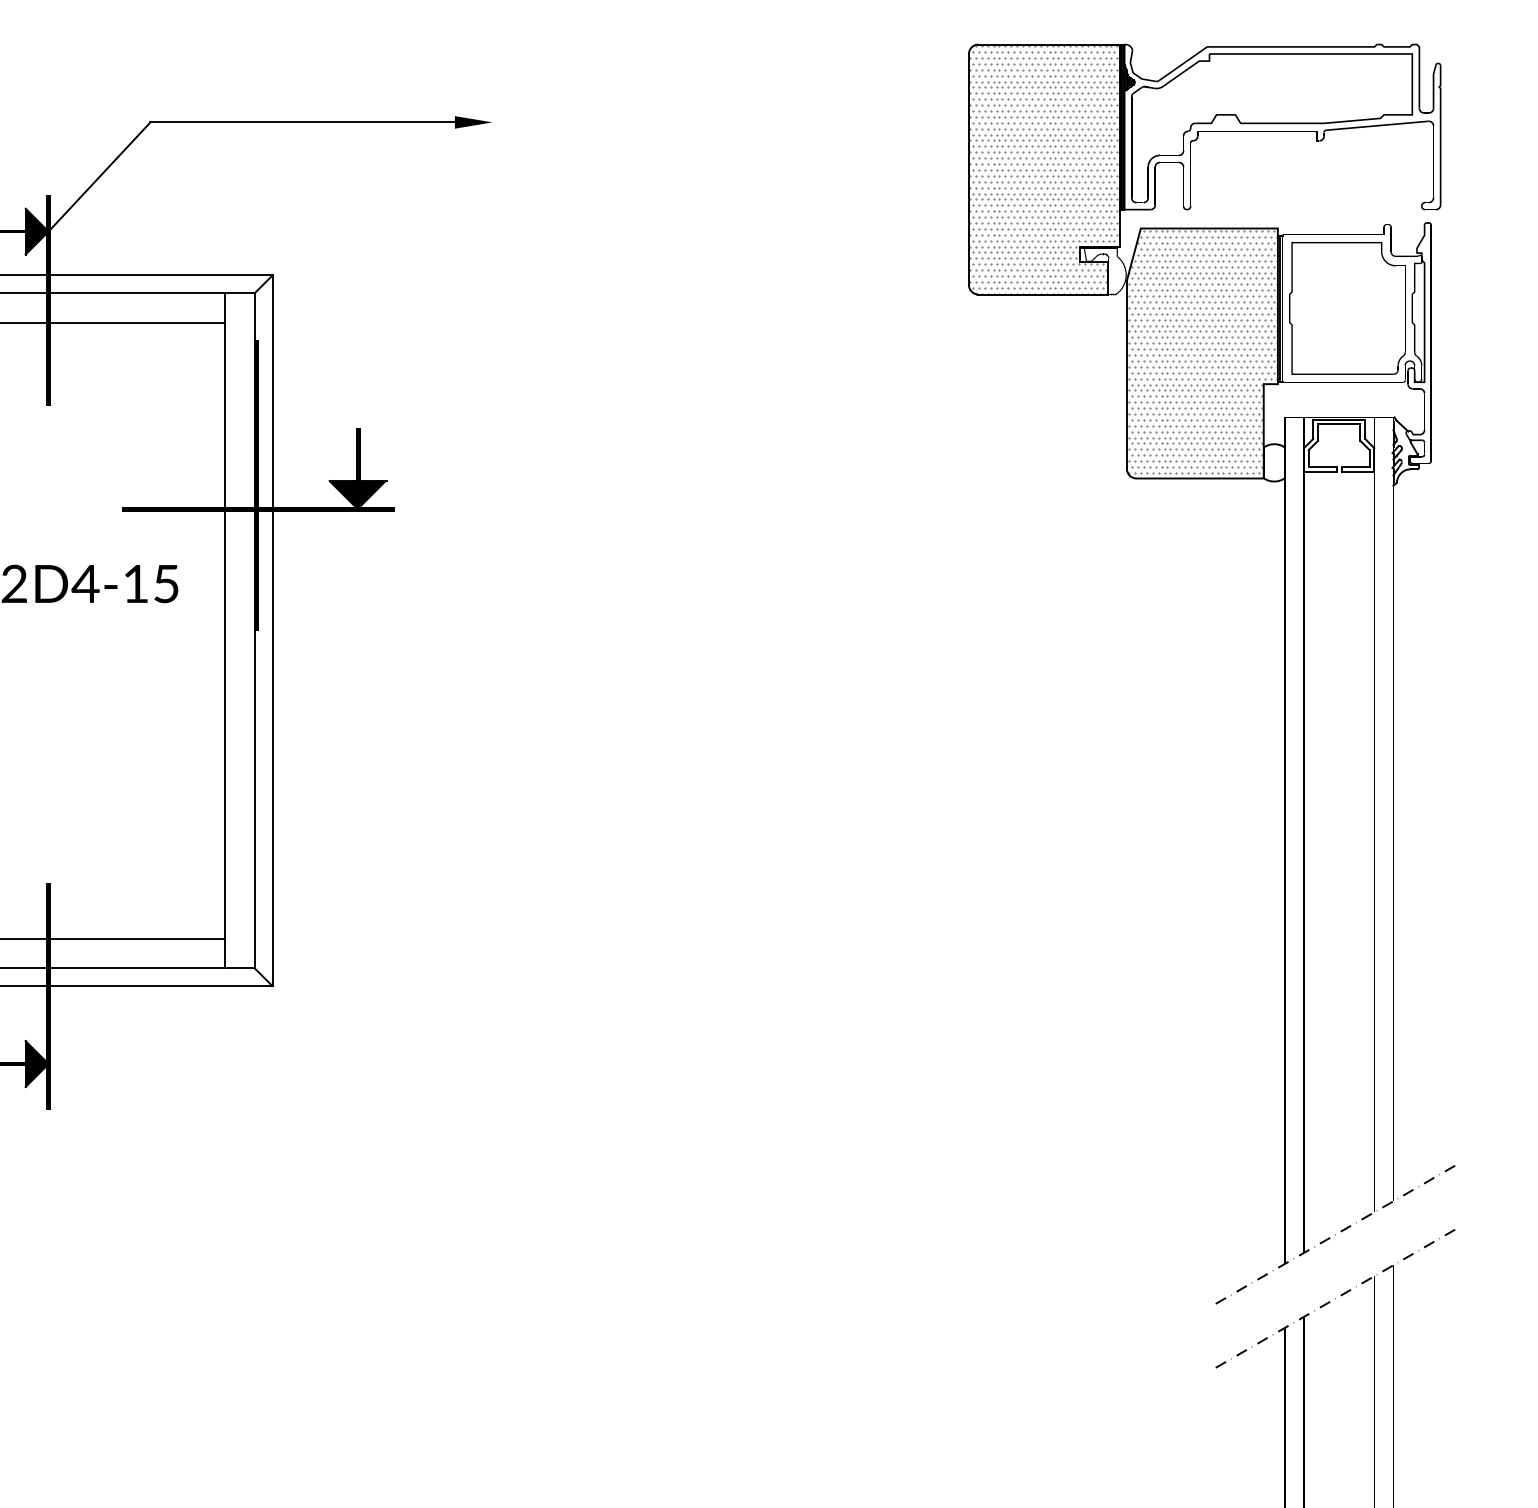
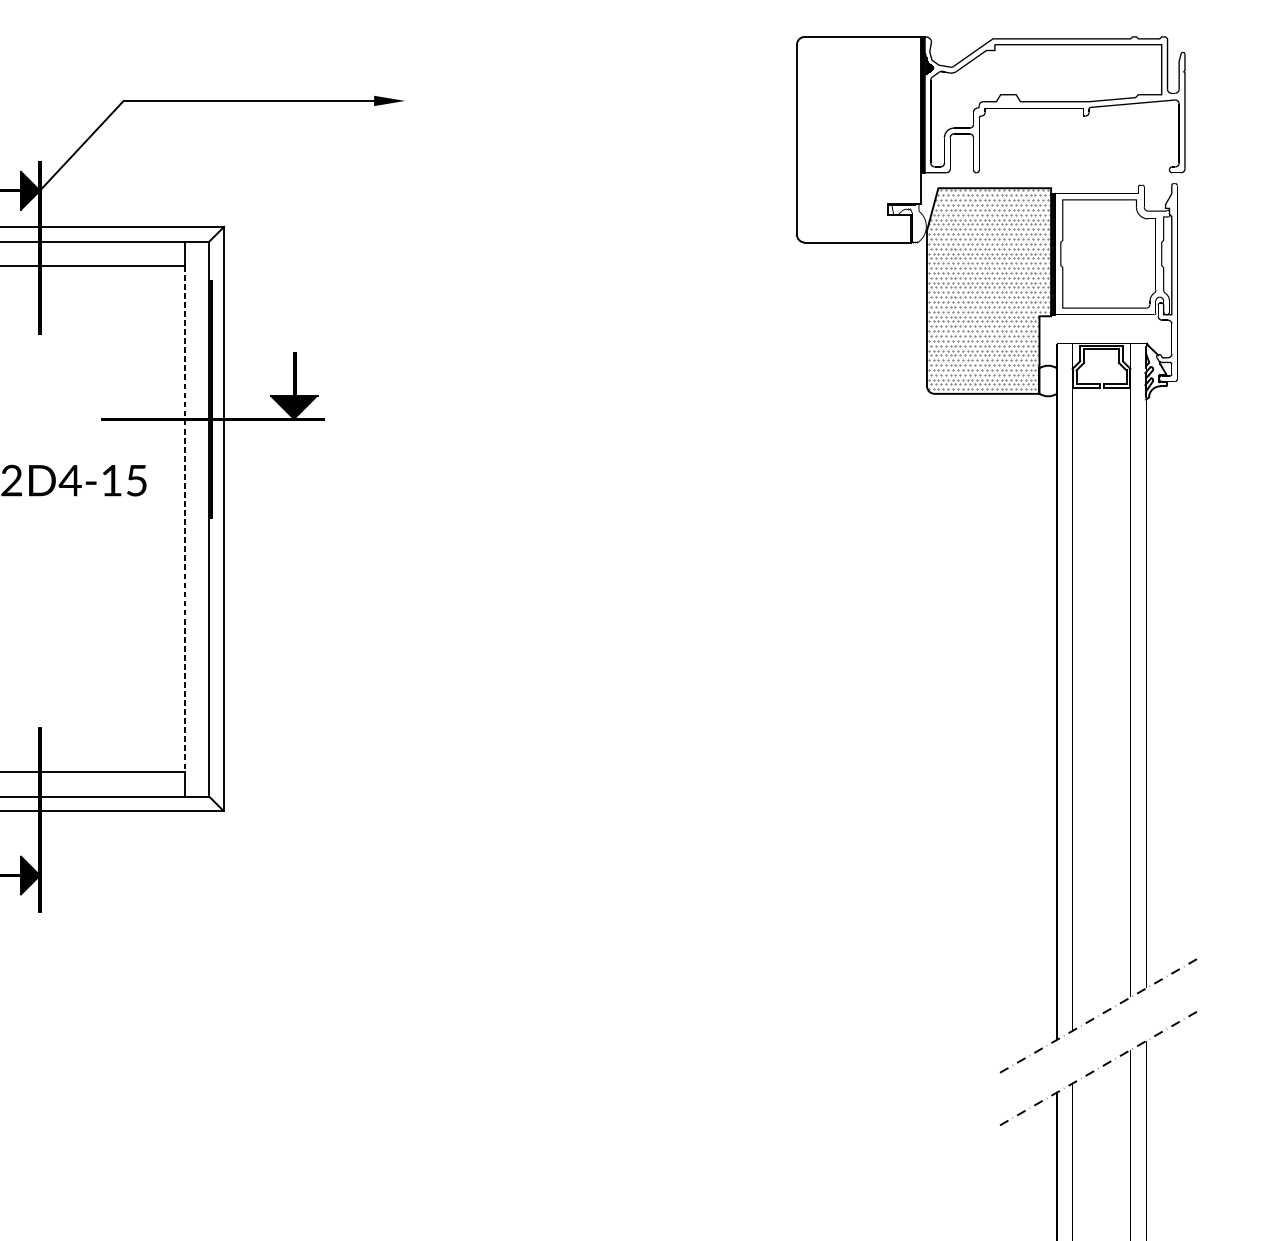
hatch: (1043, 169) -> (858, 139), removed
line: (225, 630) -> (185, 518), solid -> dashed

